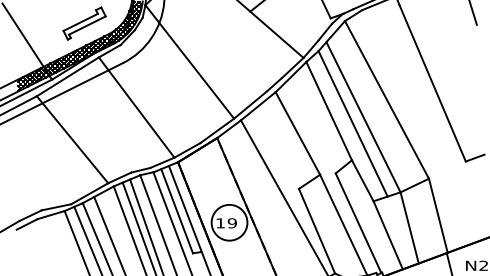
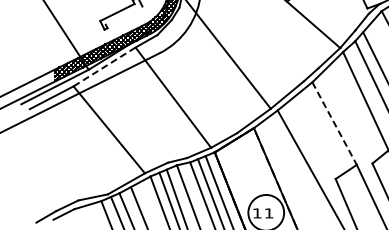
line: (87, 25) -> (124, 15), removed
line: (67, 76) -> (104, 66), solid -> dashed
line: (297, 133) -> (334, 123), solid -> dashed
text: (231, 223) -> (268, 213), 19 -> 11

